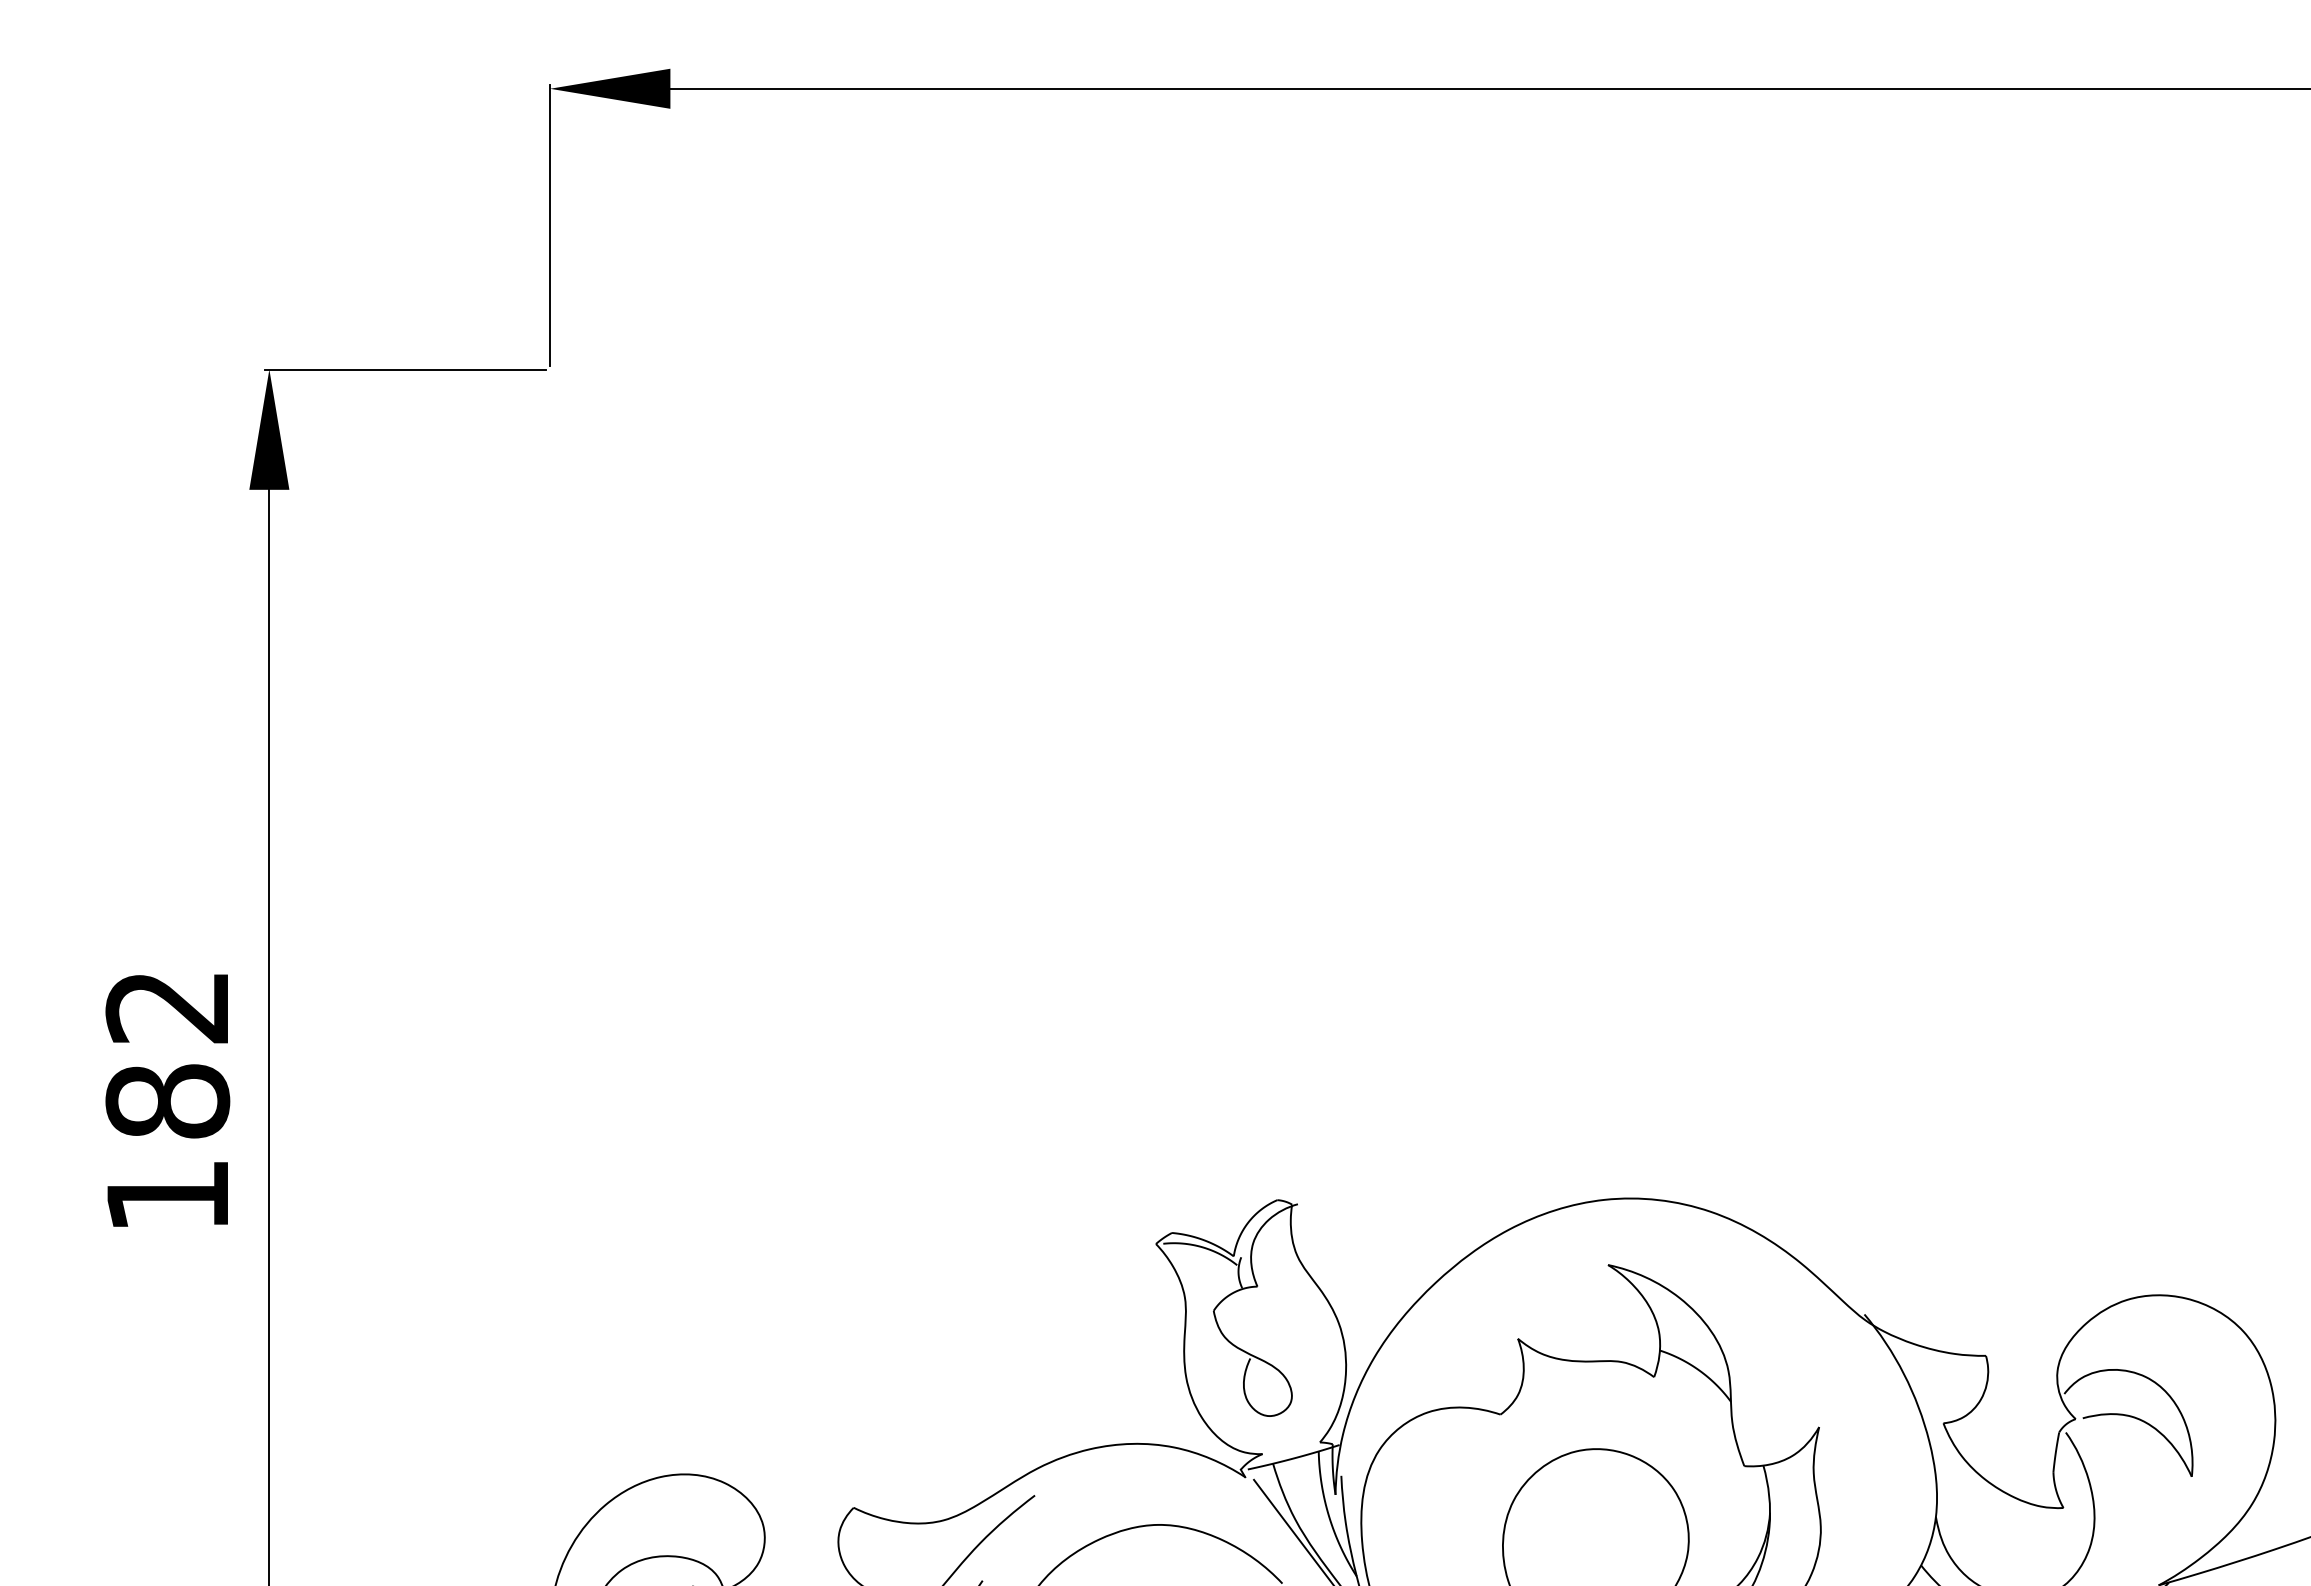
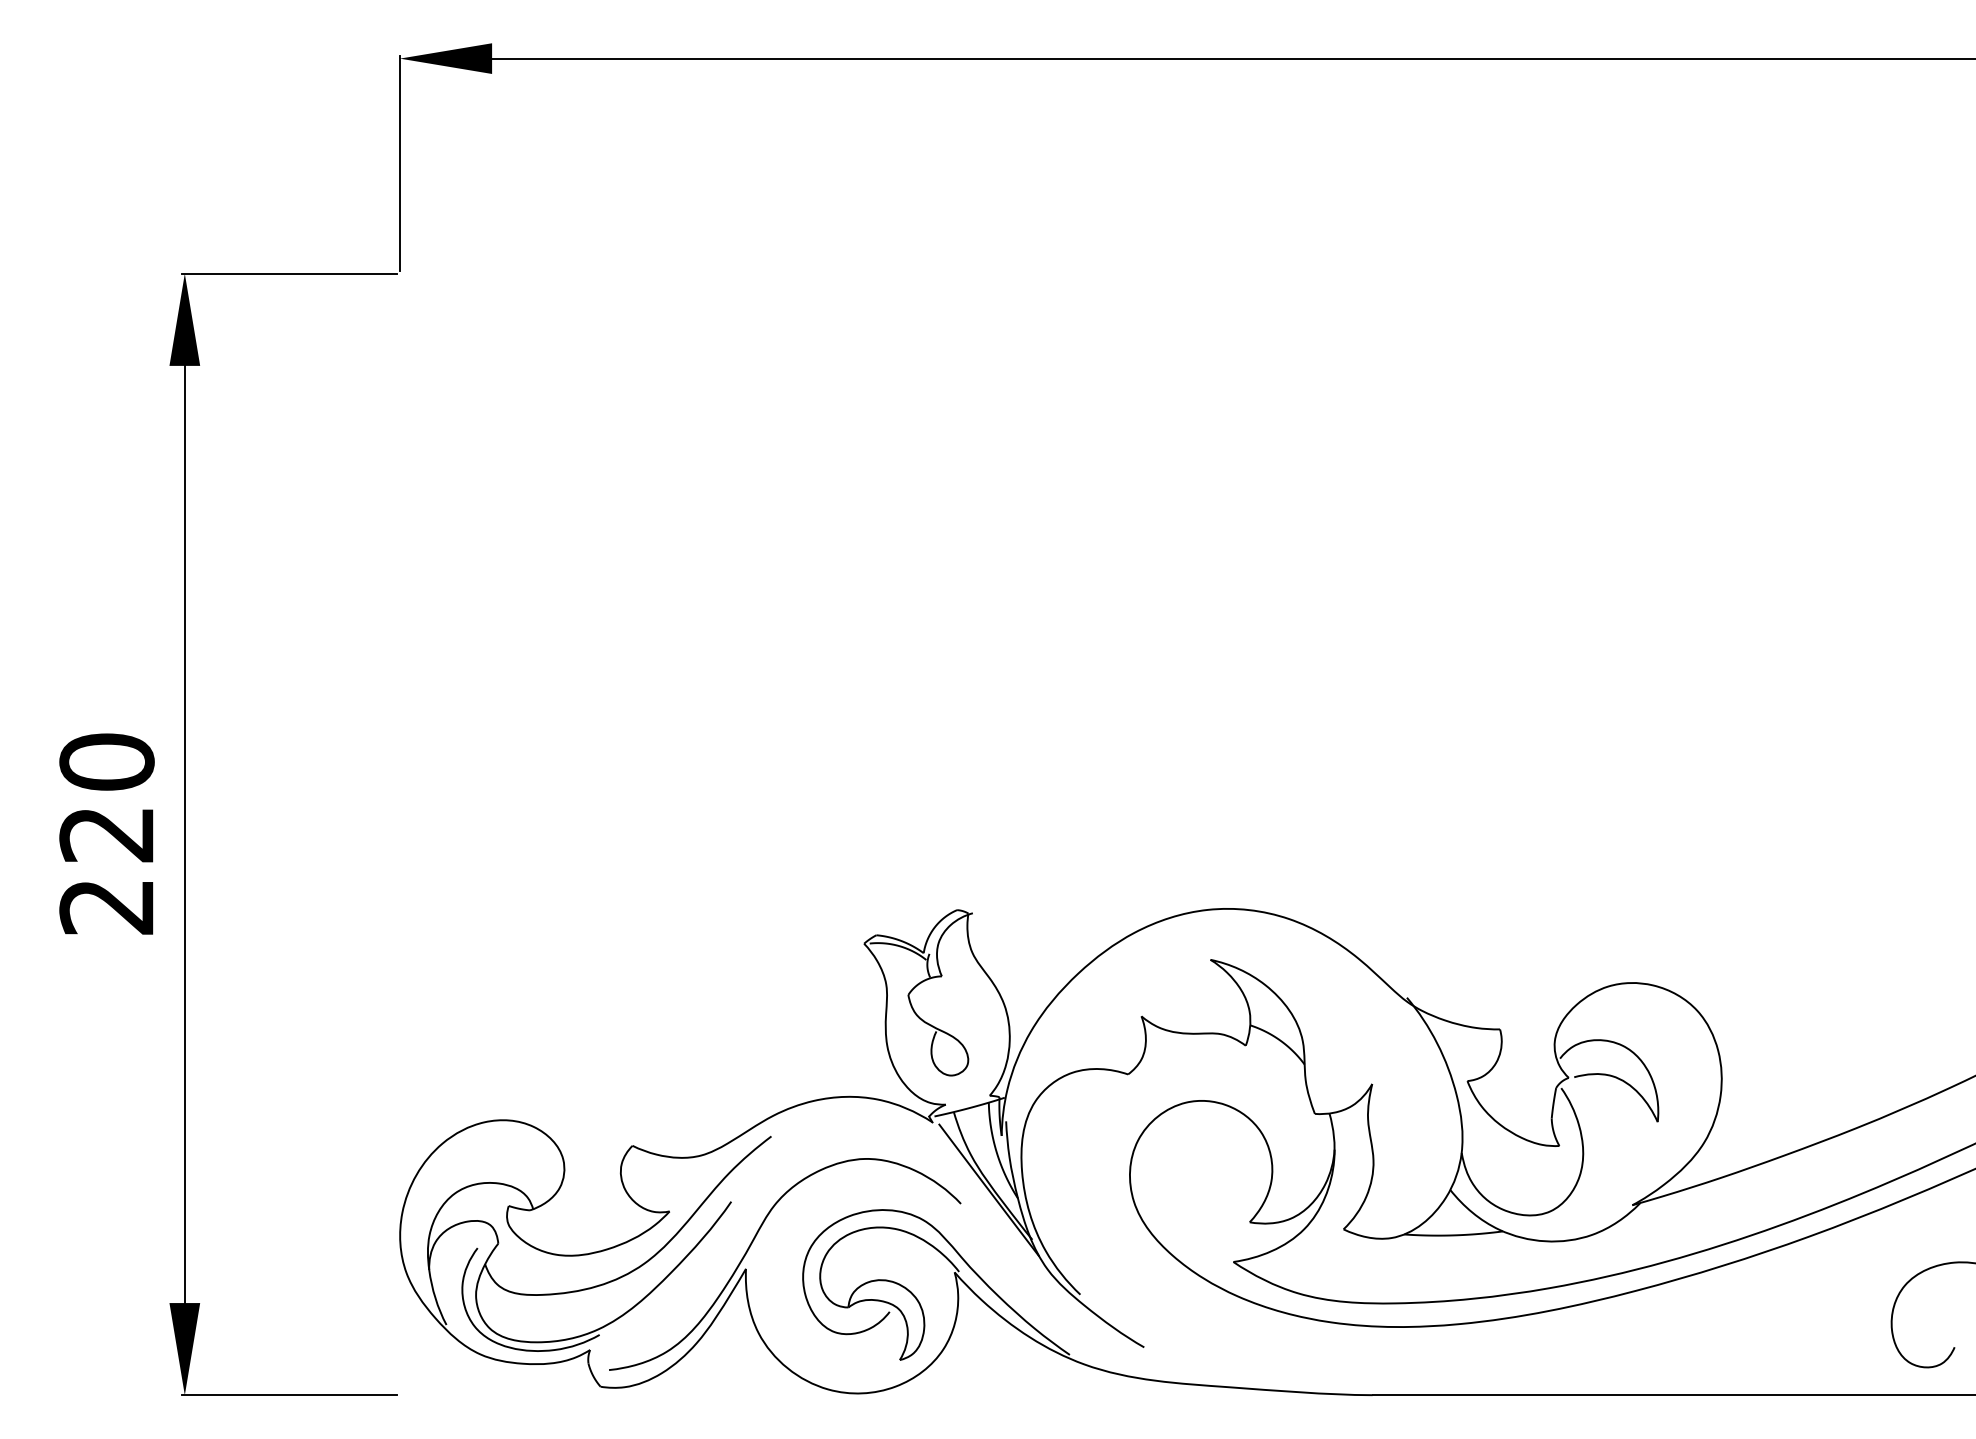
text: (167, 1100) -> (106, 833), 182 -> 220

